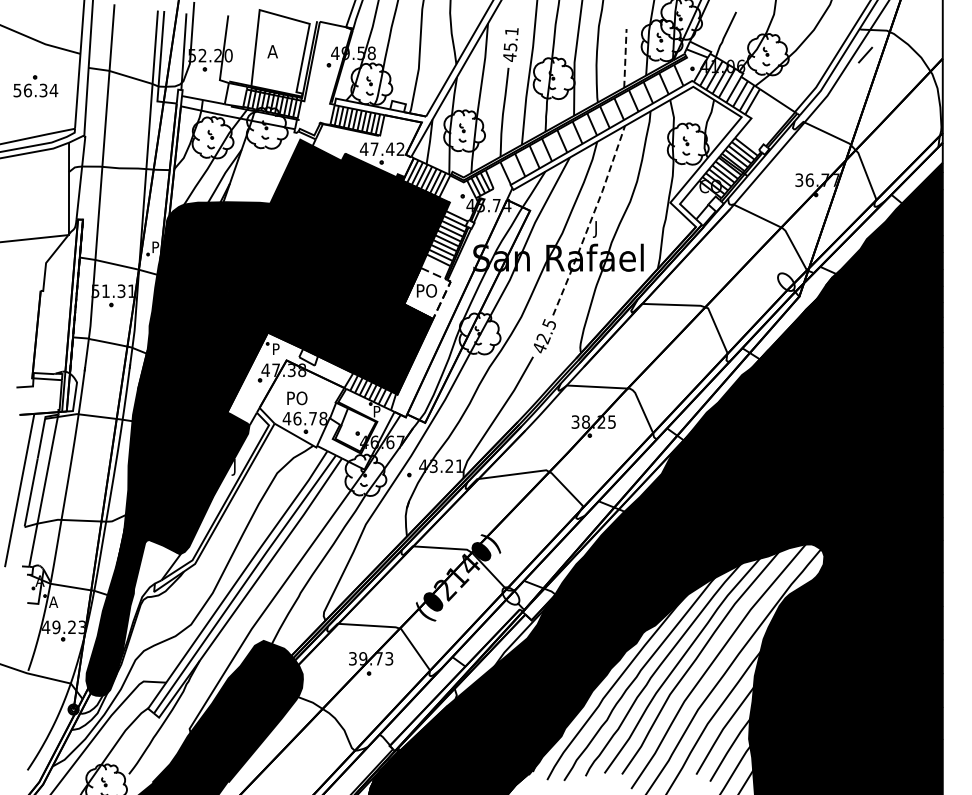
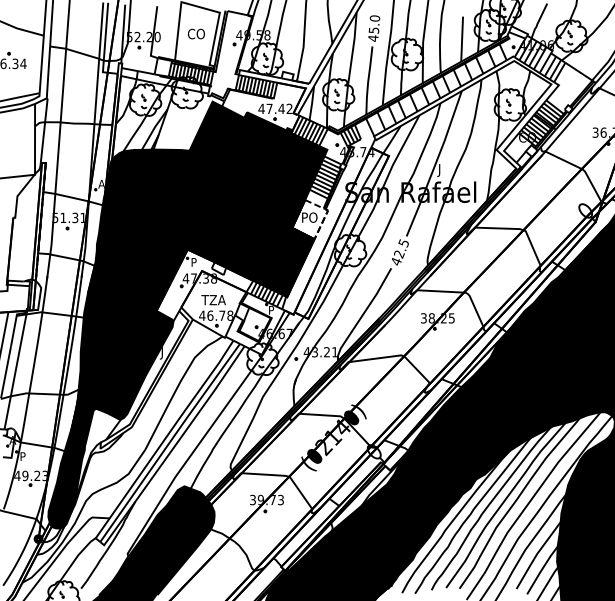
text: (511, 31) -> (374, 18), 45.1 -> 45.0
text: (278, 51) -> (195, 33), A -> CO
line: (625, 57) -> (462, 38), dashed -> solid
line: (590, 221) -> (435, 164), dashed -> solid
text: (155, 246) -> (101, 183), P -> A
text: (301, 398) -> (213, 300), PO -> TZA
text: (53, 601) -> (23, 456), A -> P

